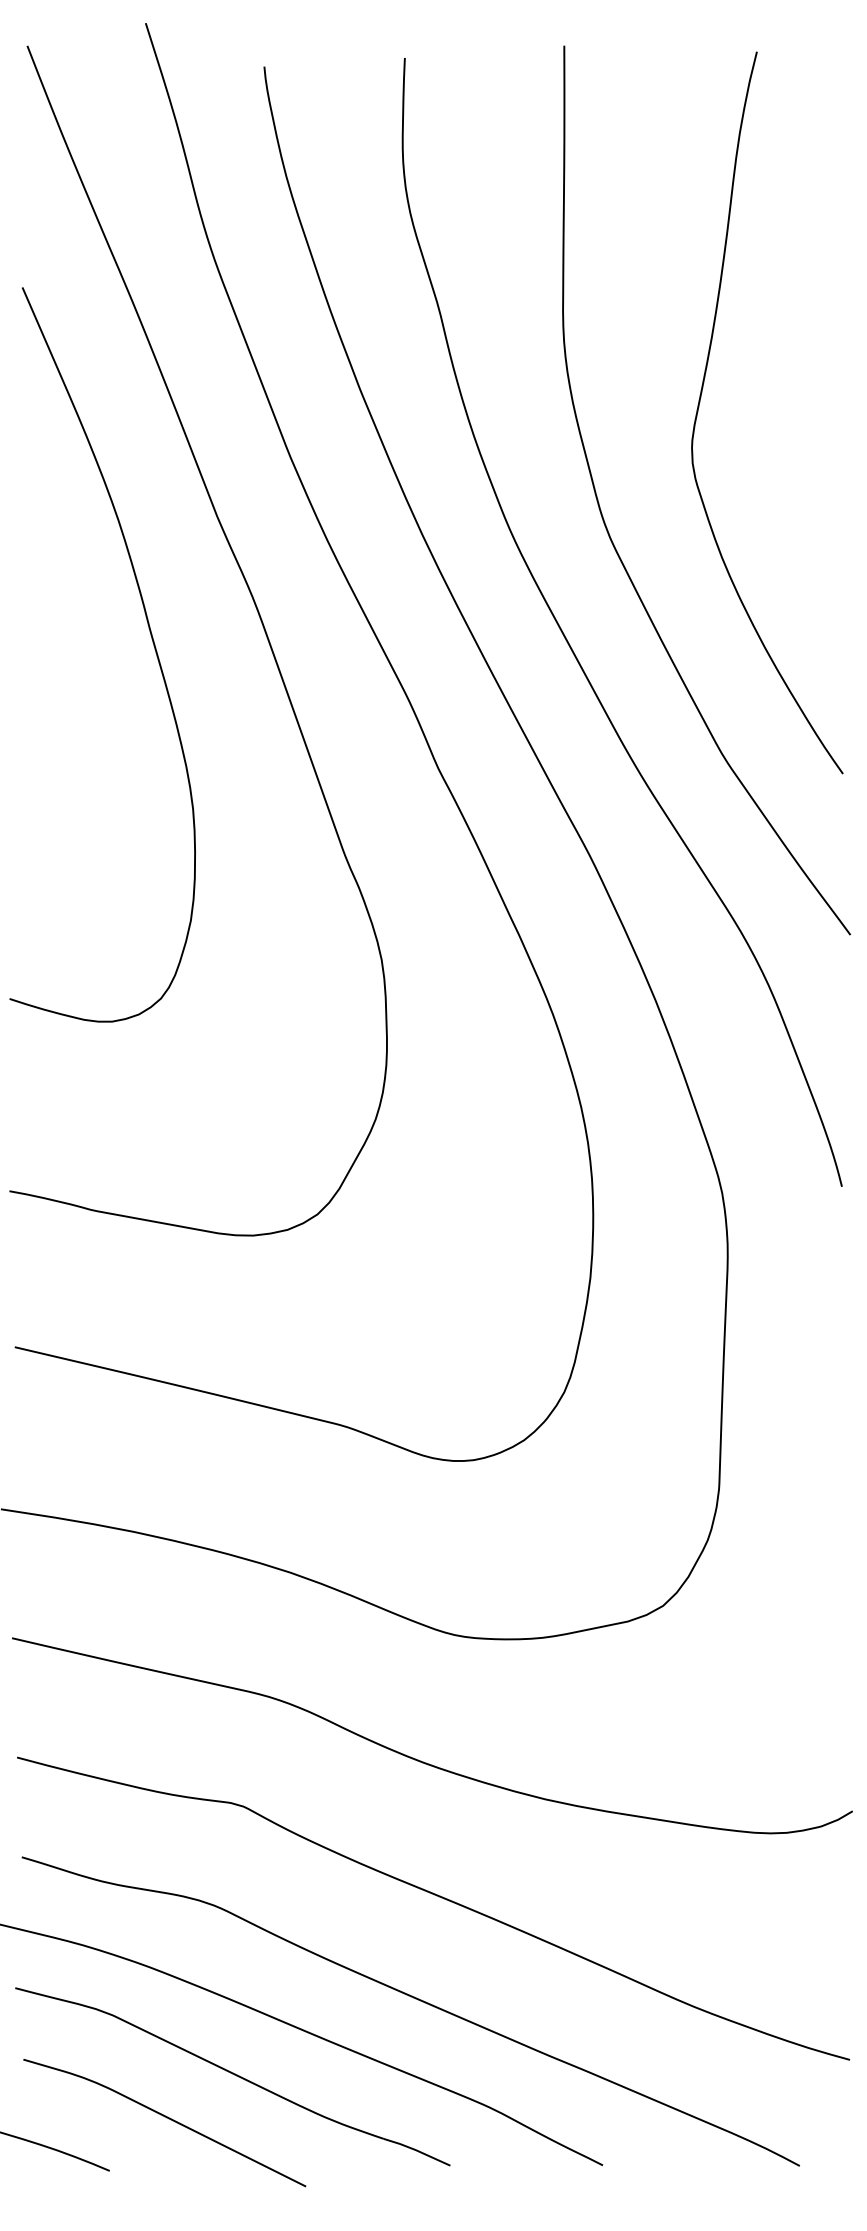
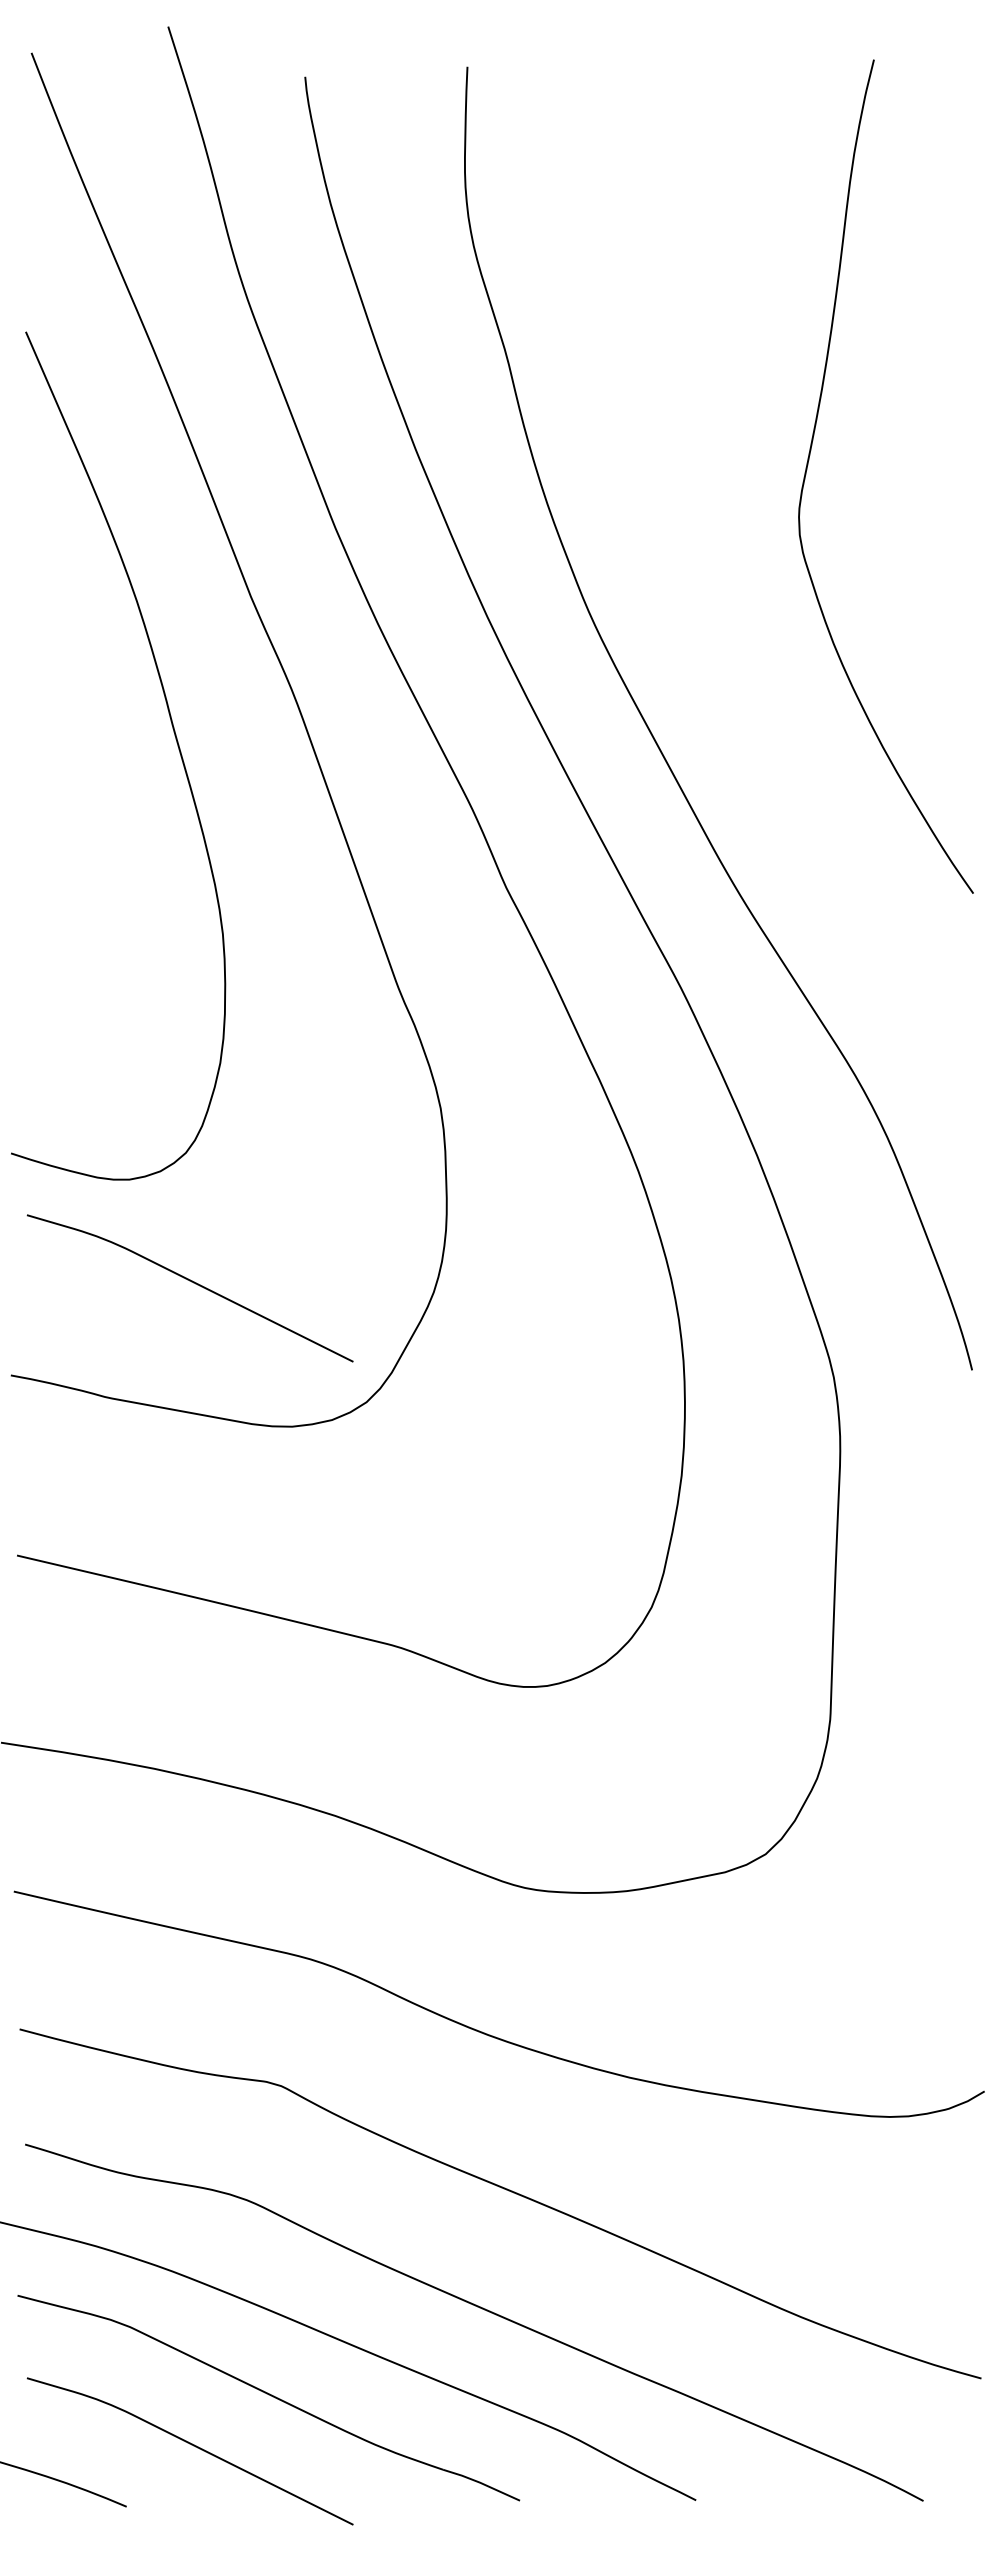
curve: (605, 523) -> (699, 604), removed
curve: (165, 1110) -> (191, 1282), added

